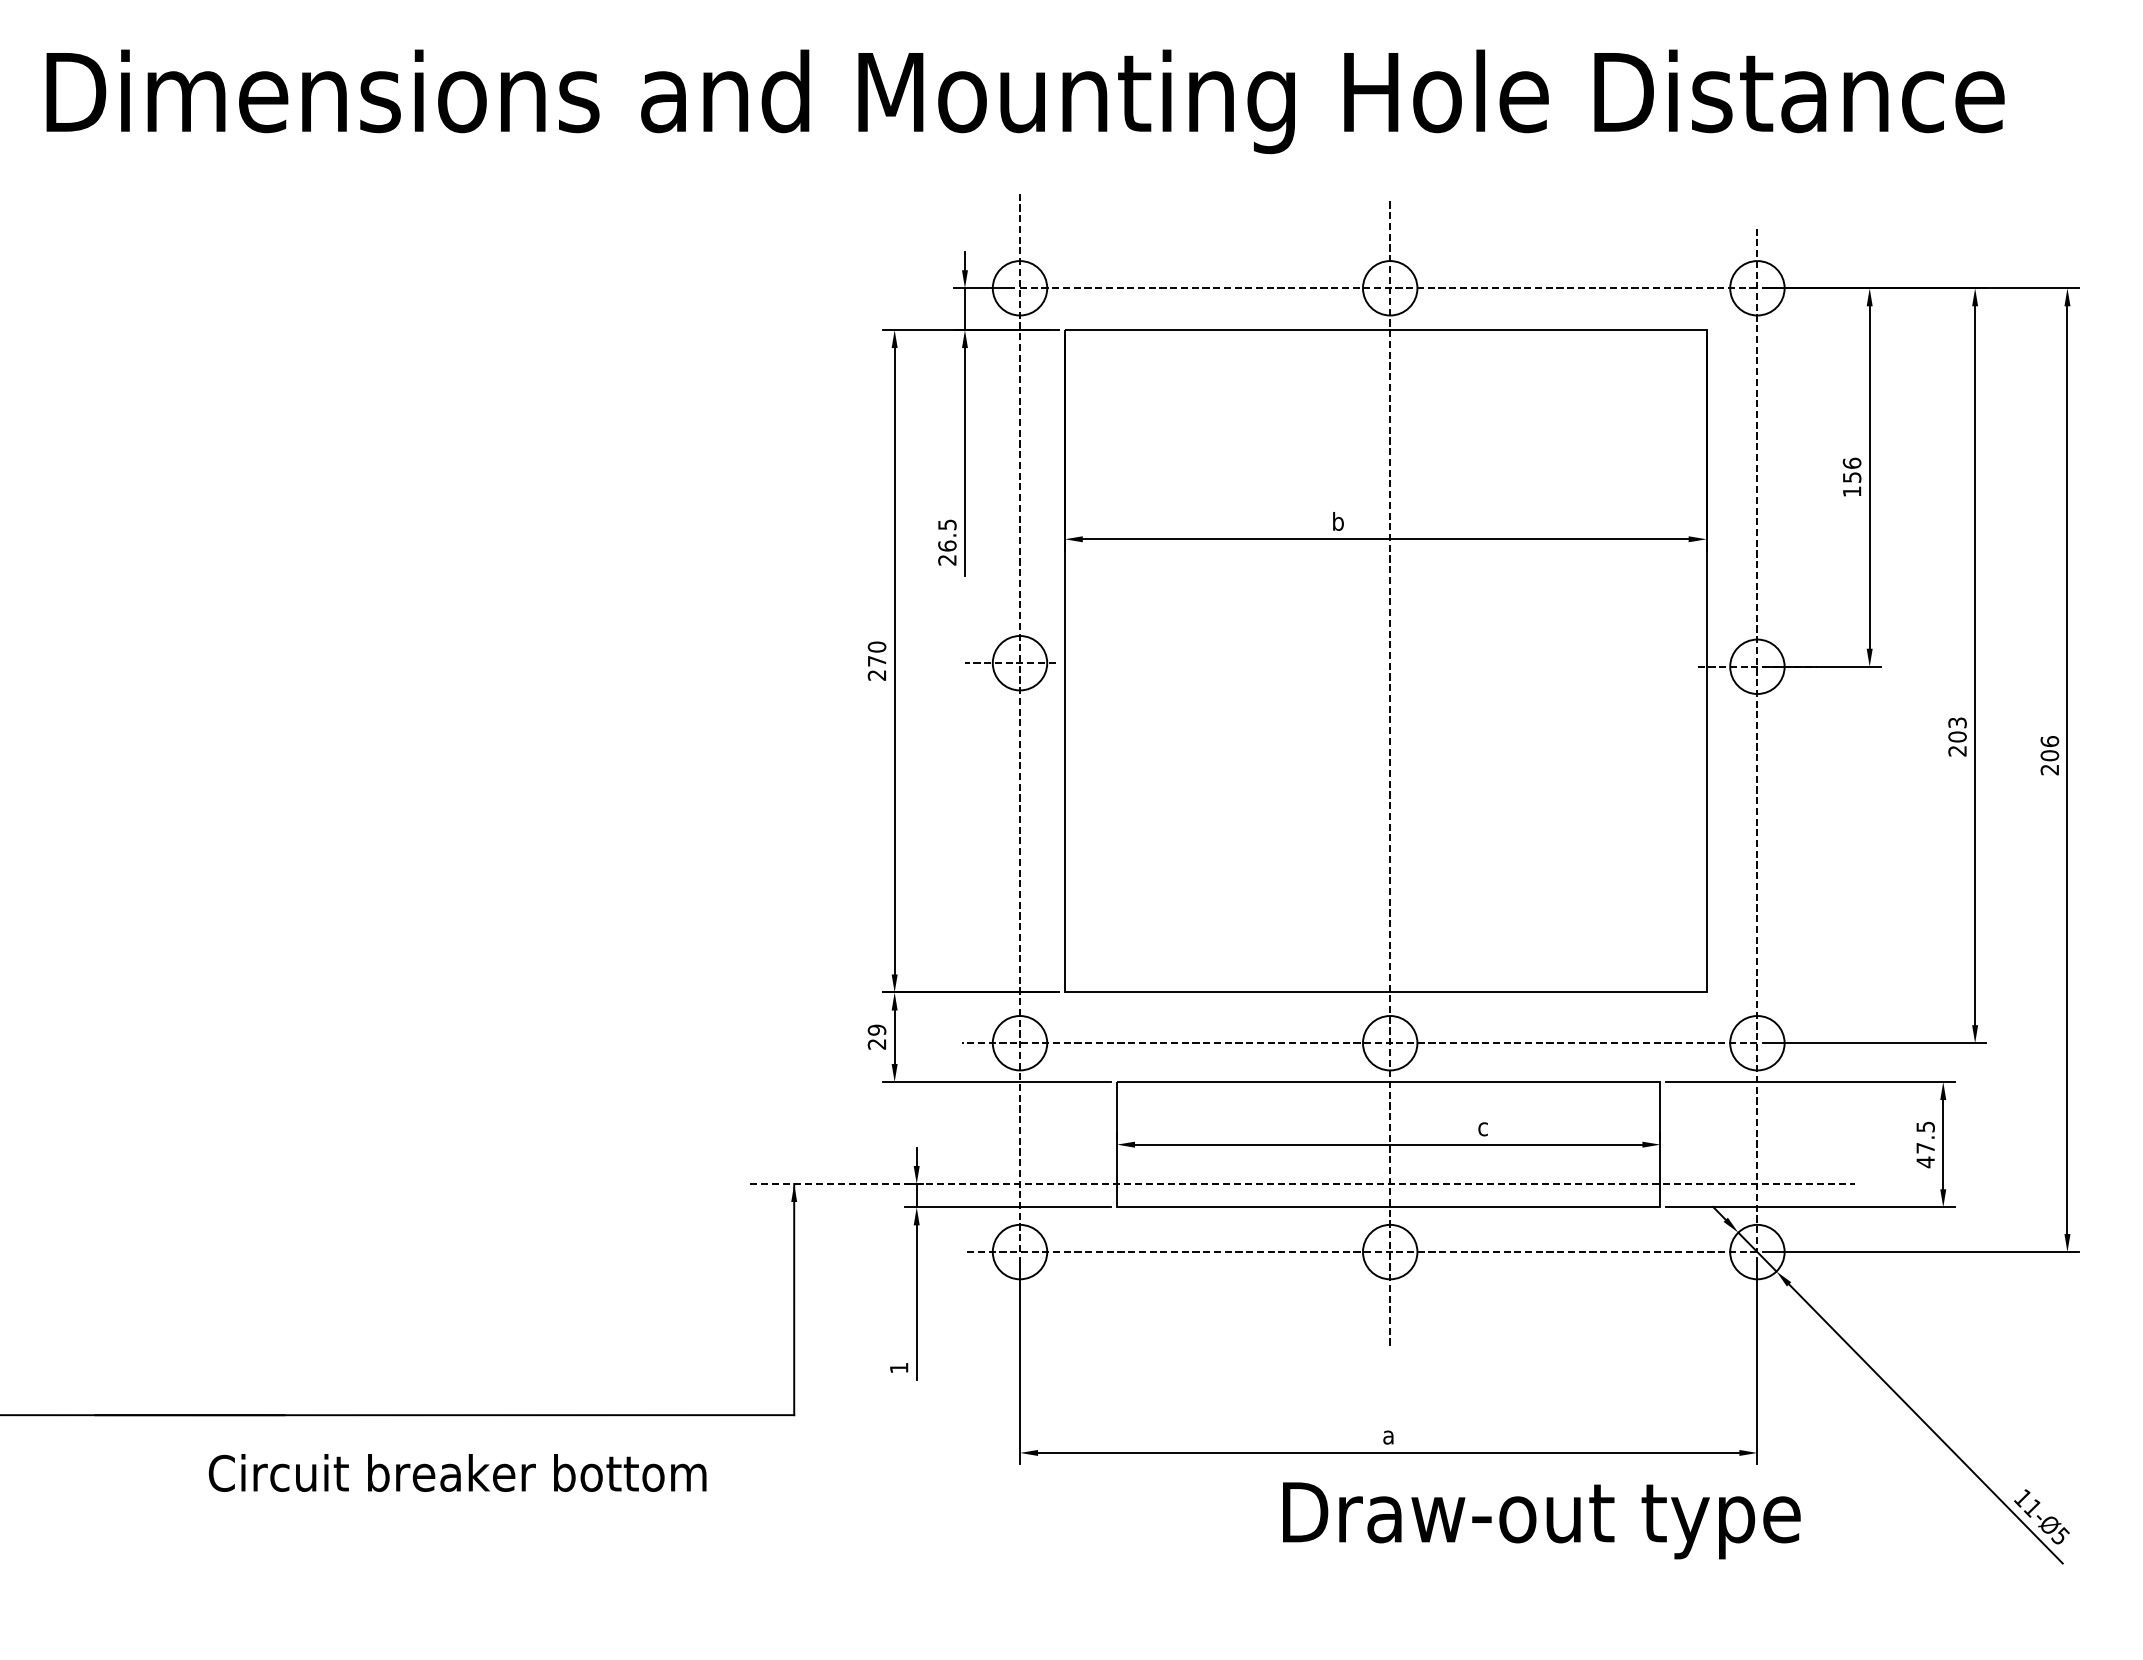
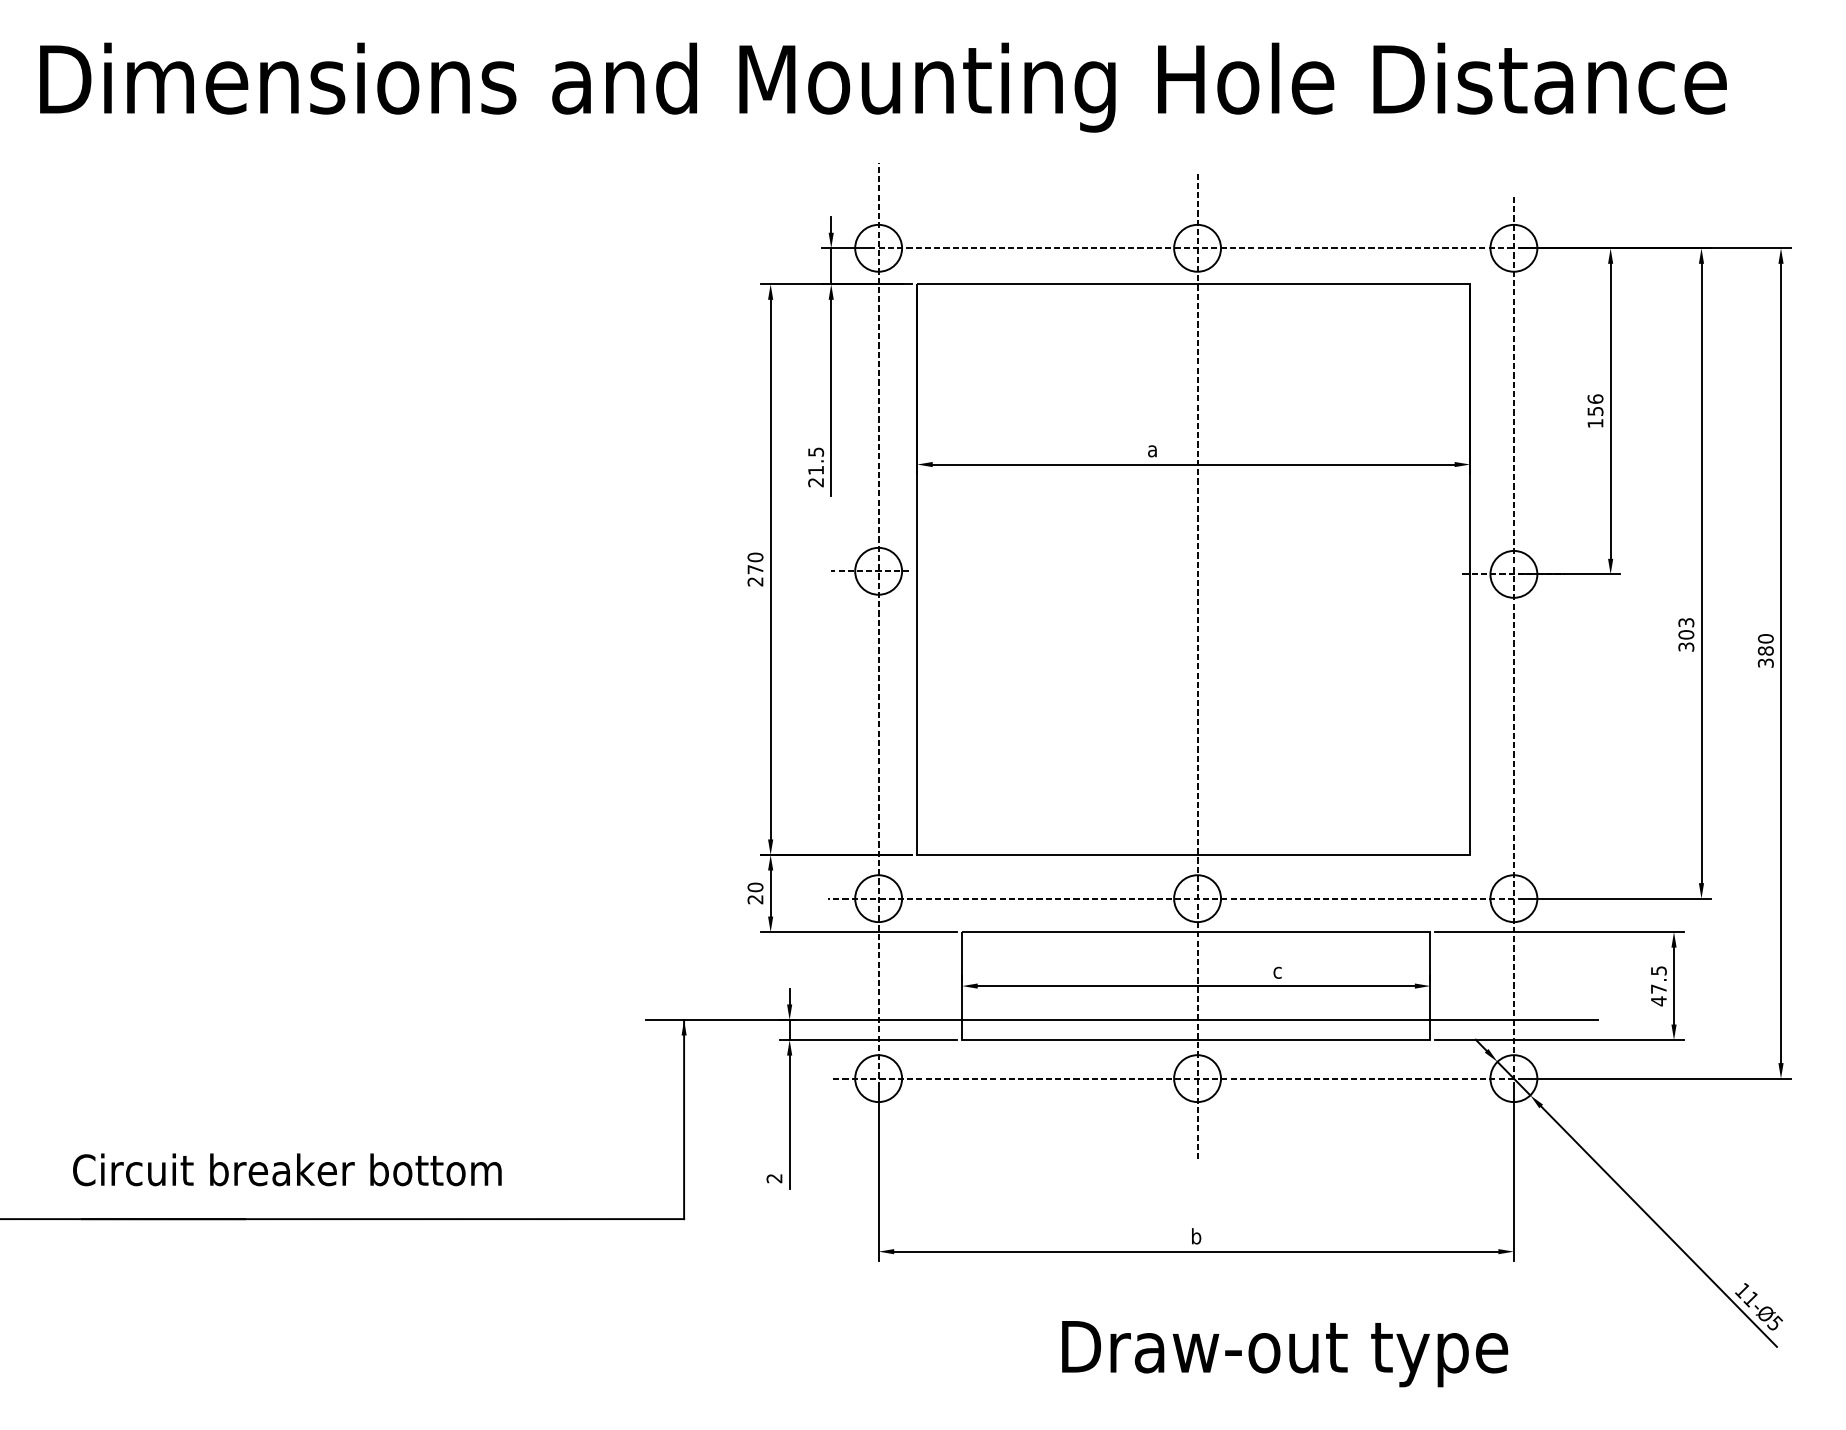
text: (1337, 521) -> (1152, 449), b -> a
text: (947, 545) -> (816, 469), 26.5 -> 21.5
text: (1957, 750) -> (1686, 646), 203 -> 303
text: (2049, 755) -> (1765, 650), 206 -> 380
text: (877, 1029) -> (755, 886), 29 -> 20
line: (1302, 1184) -> (1122, 1020), dashed -> solid
text: (898, 1368) -> (773, 1178), 1 -> 2
text: (1388, 1434) -> (1196, 1235), a -> b
text: (457, 1472) -> (287, 1169), moved
text: (1541, 1520) -> (1284, 1353), moved

